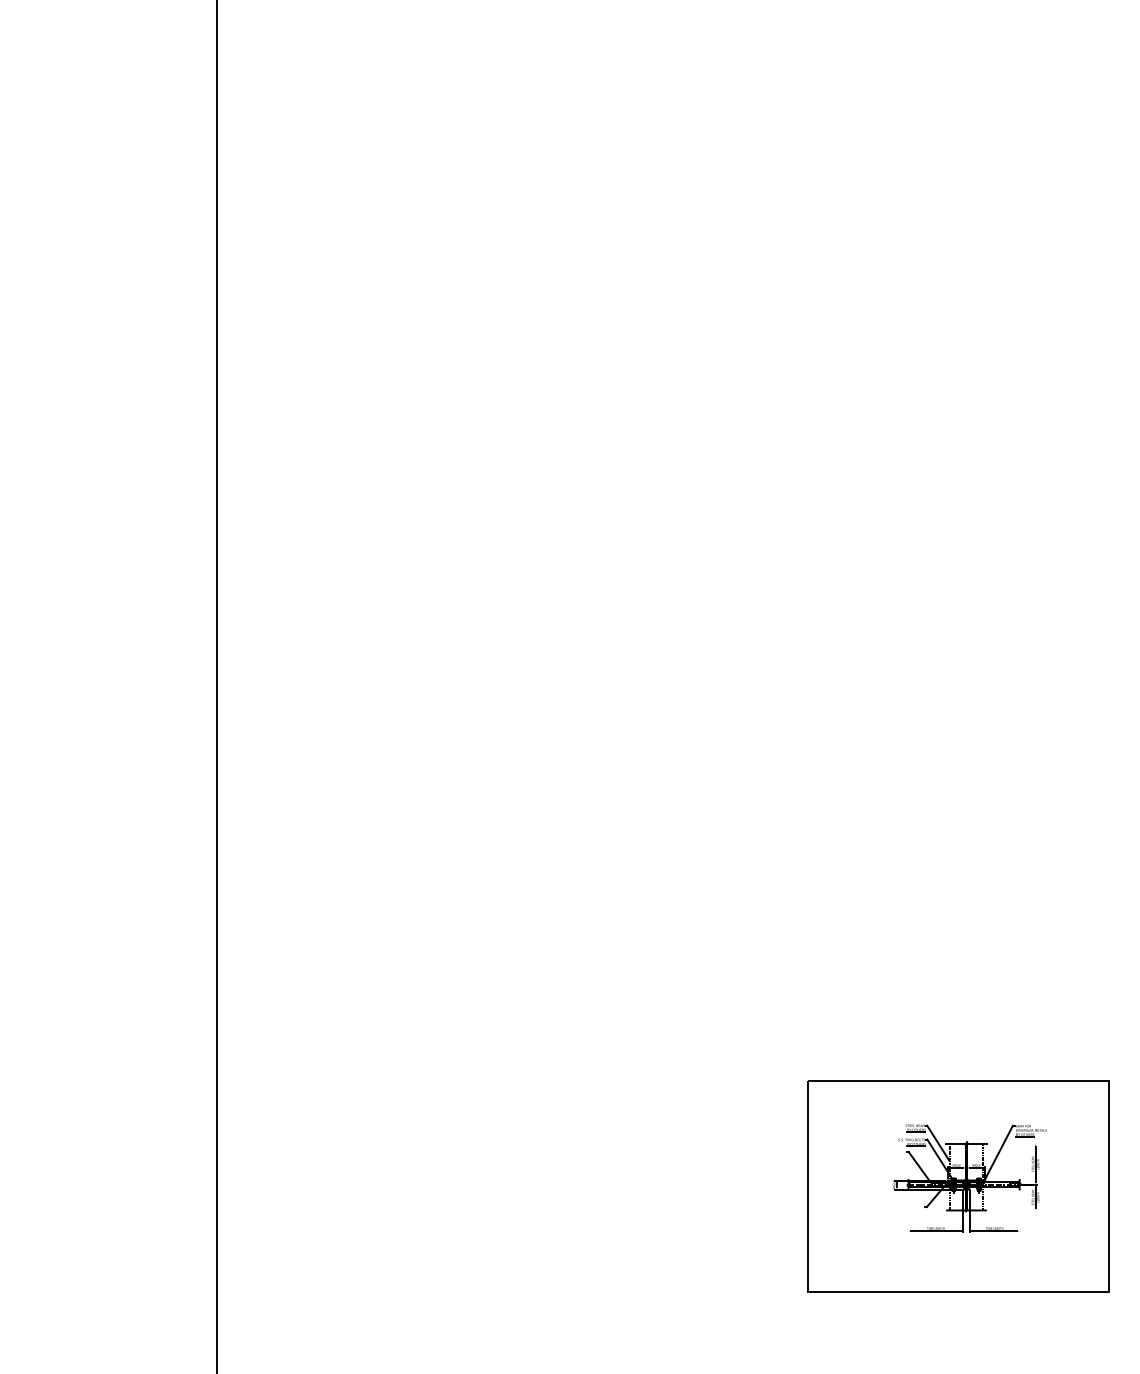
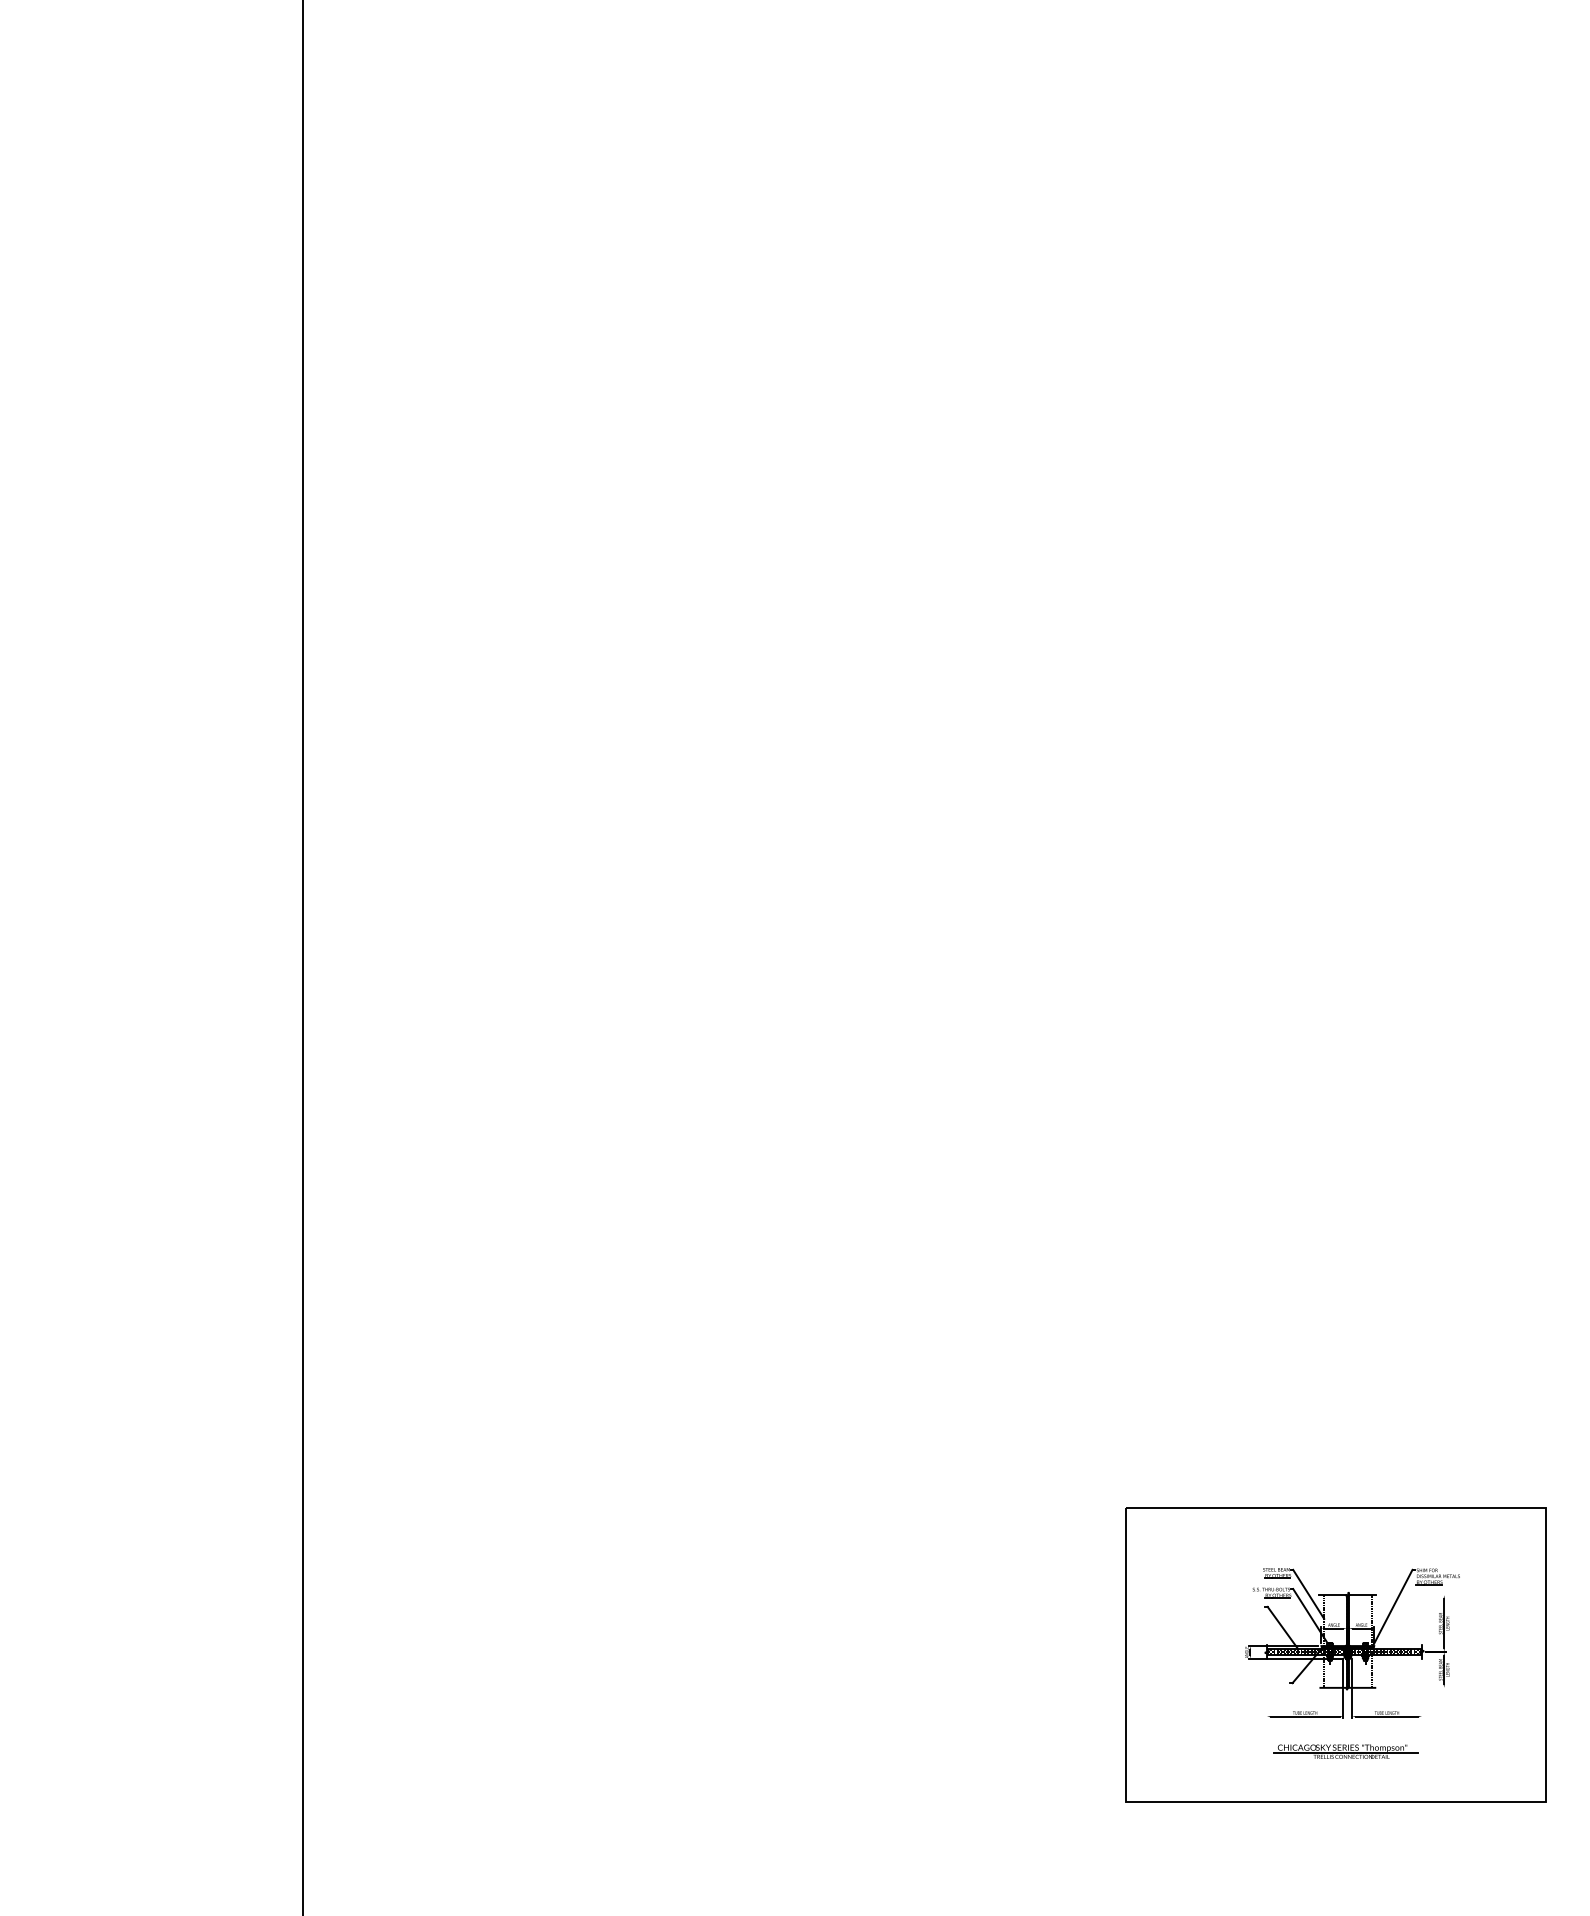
part: (964, 1256) -> (1345, 1751), added

